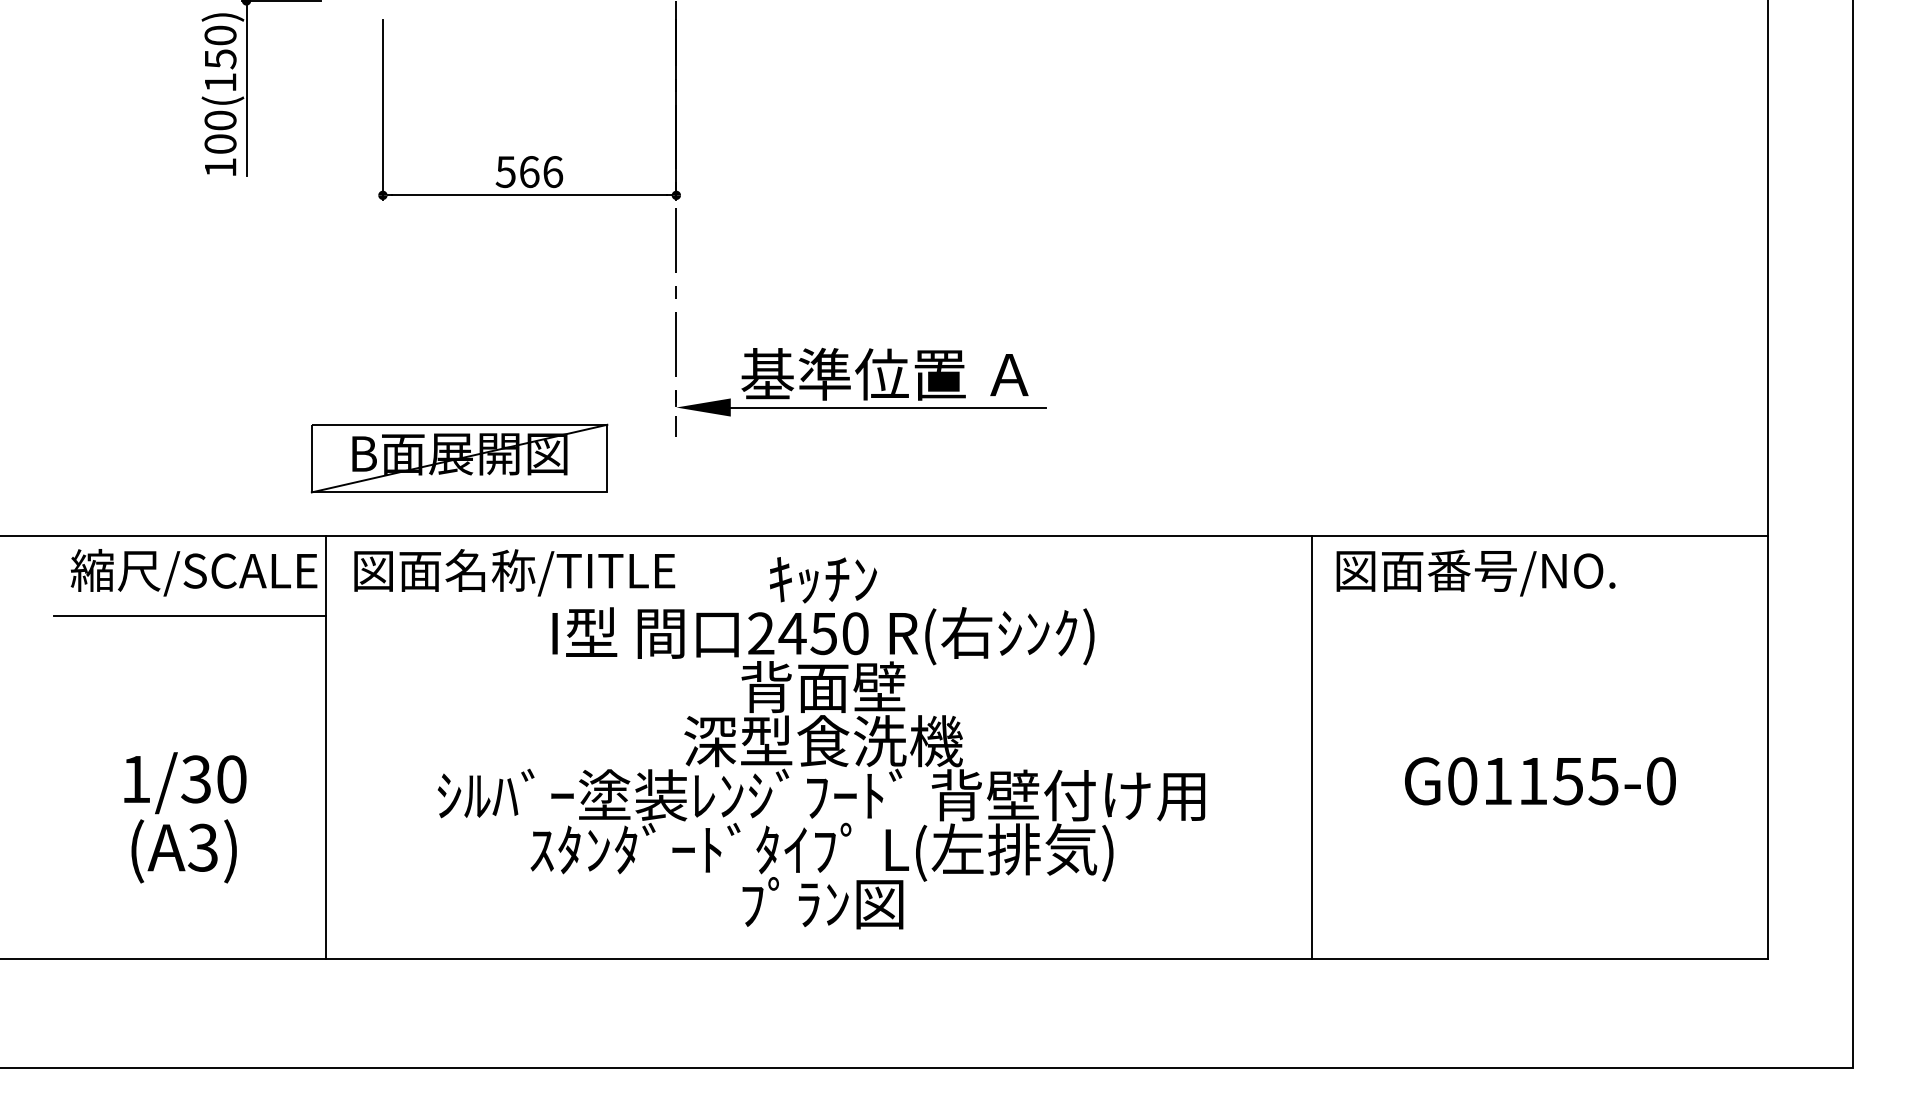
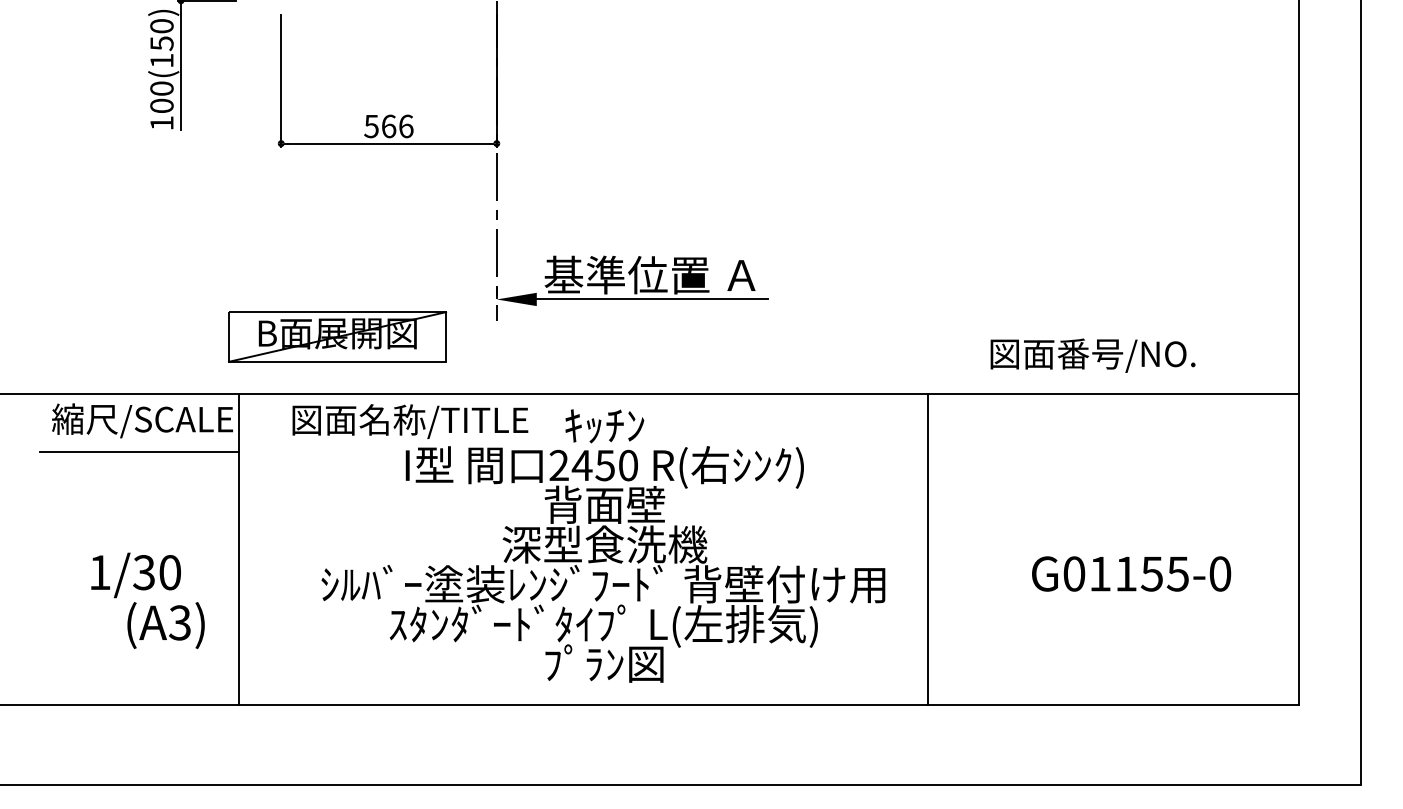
text: (514, 572) -> (410, 421), moved
text: (1475, 572) -> (1092, 355), moved
line: (1311, 747) -> (927, 549), moved
text: (183, 851) -> (165, 625), moved

